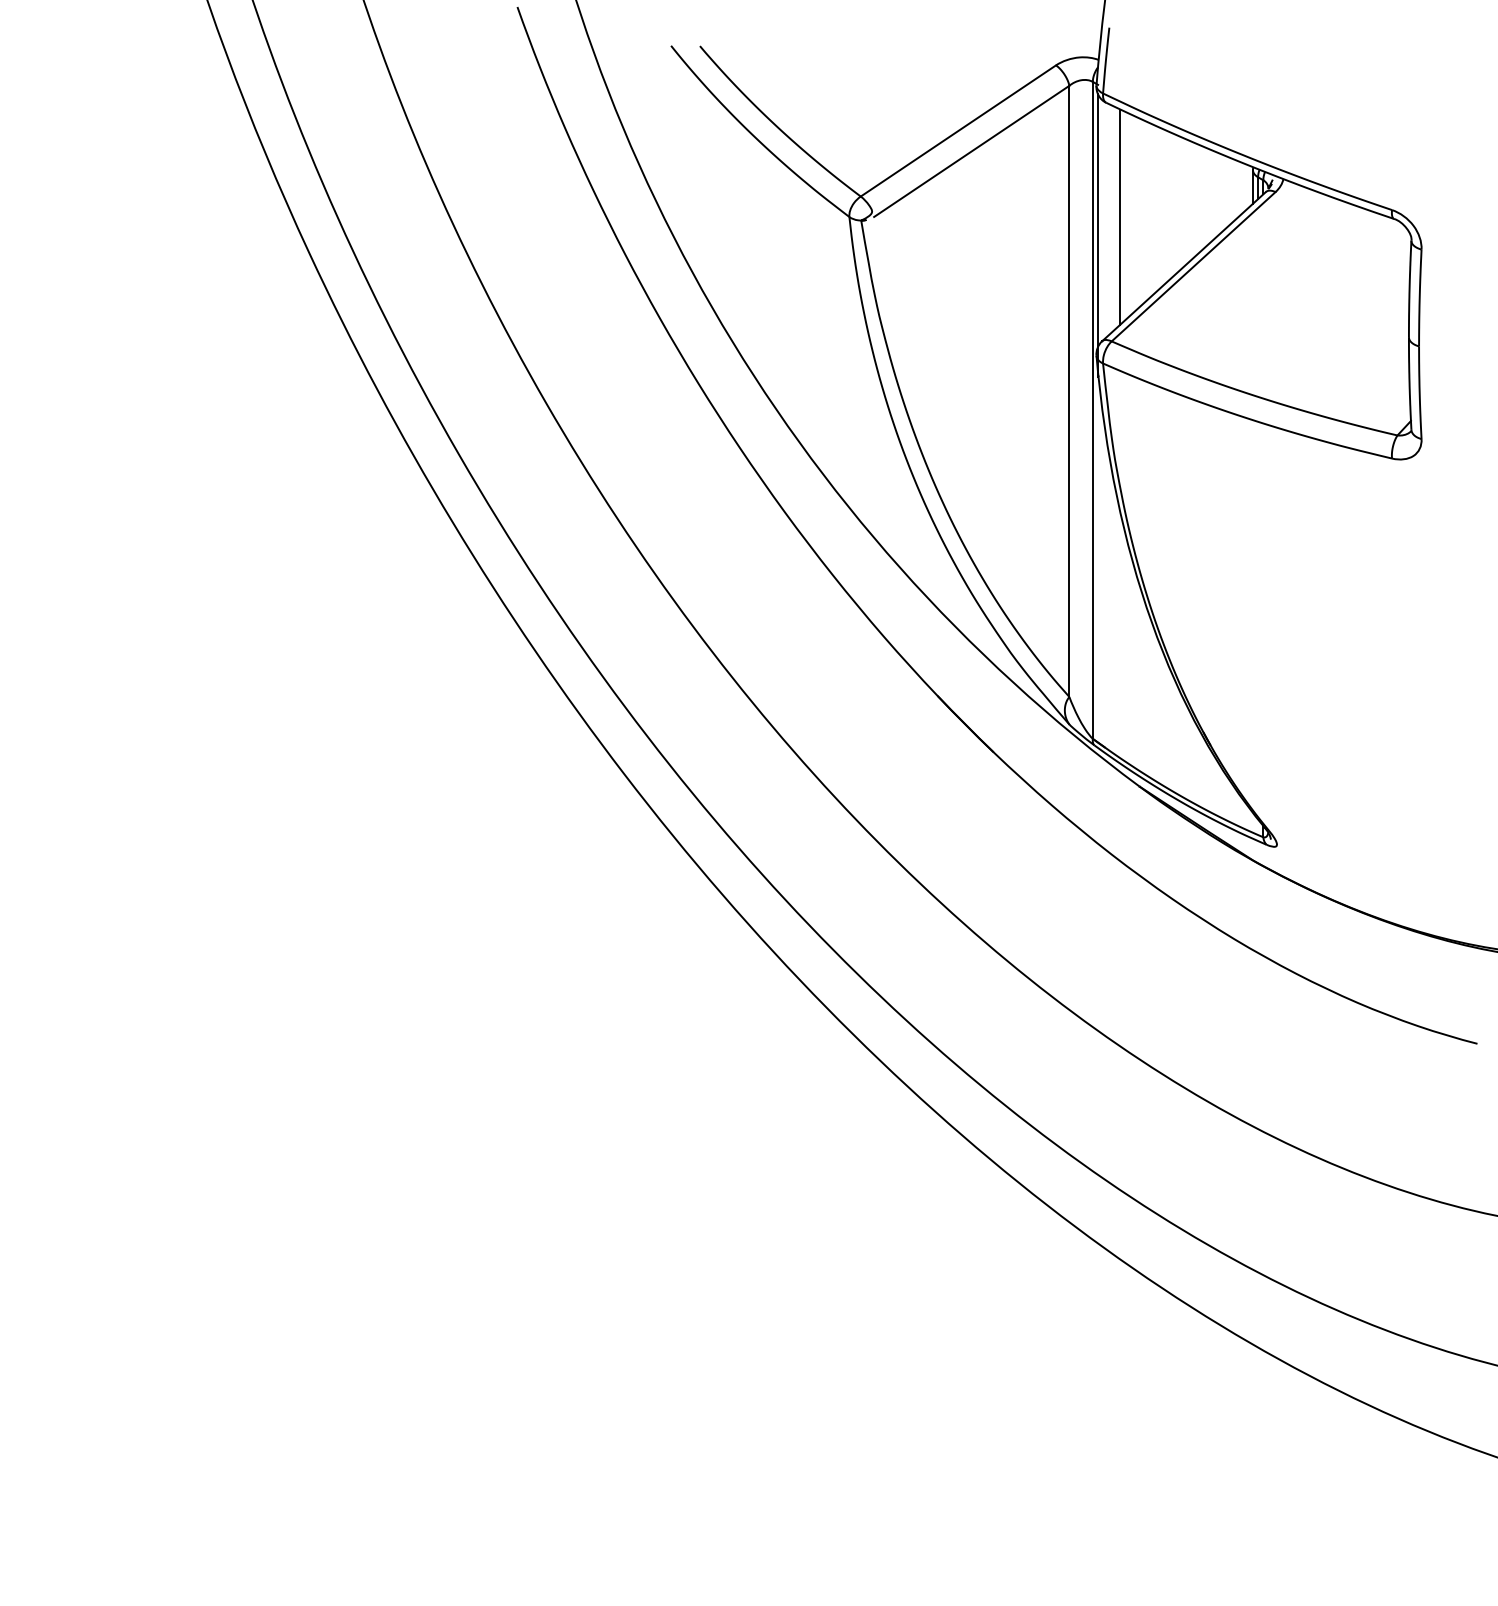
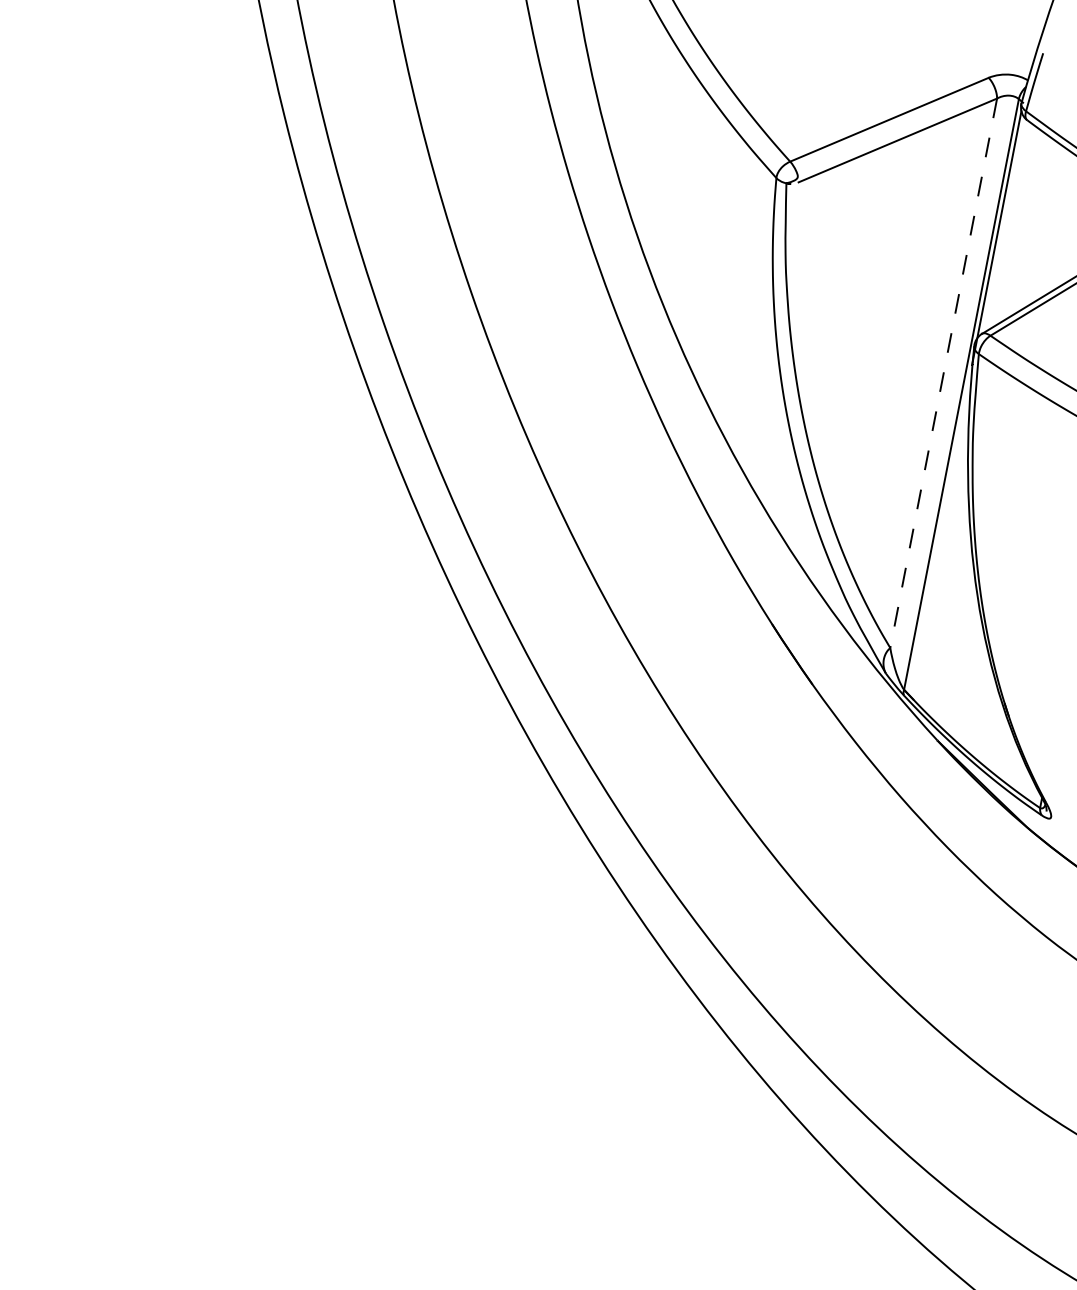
line: (1120, 216) -> (1020, 224), removed
line: (1069, 391) -> (943, 373), solid -> dashed

